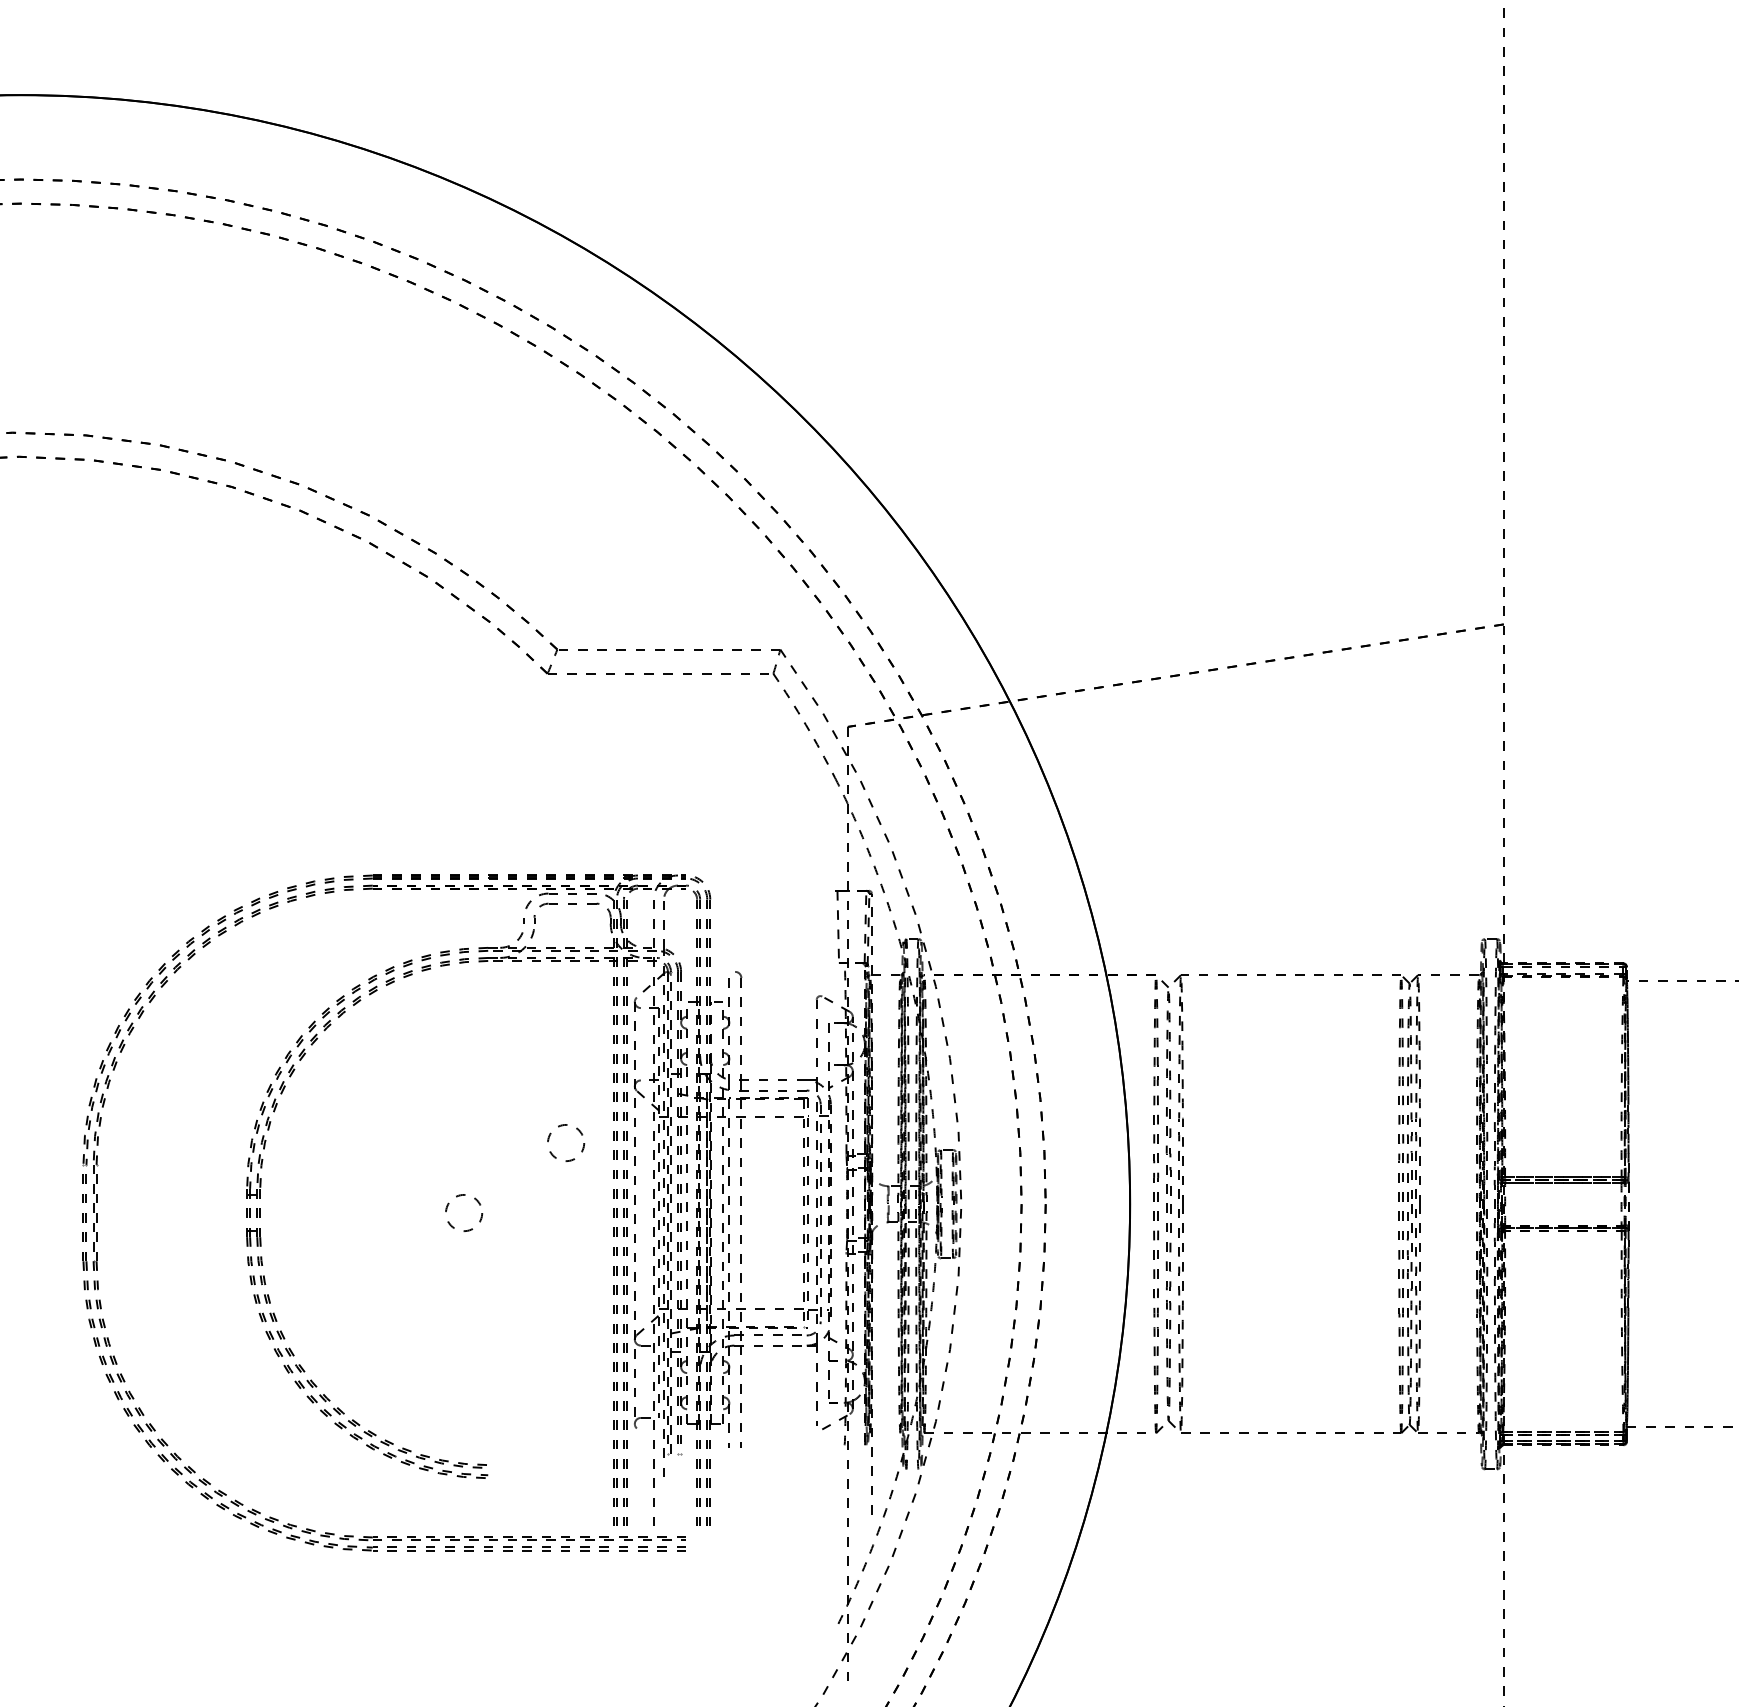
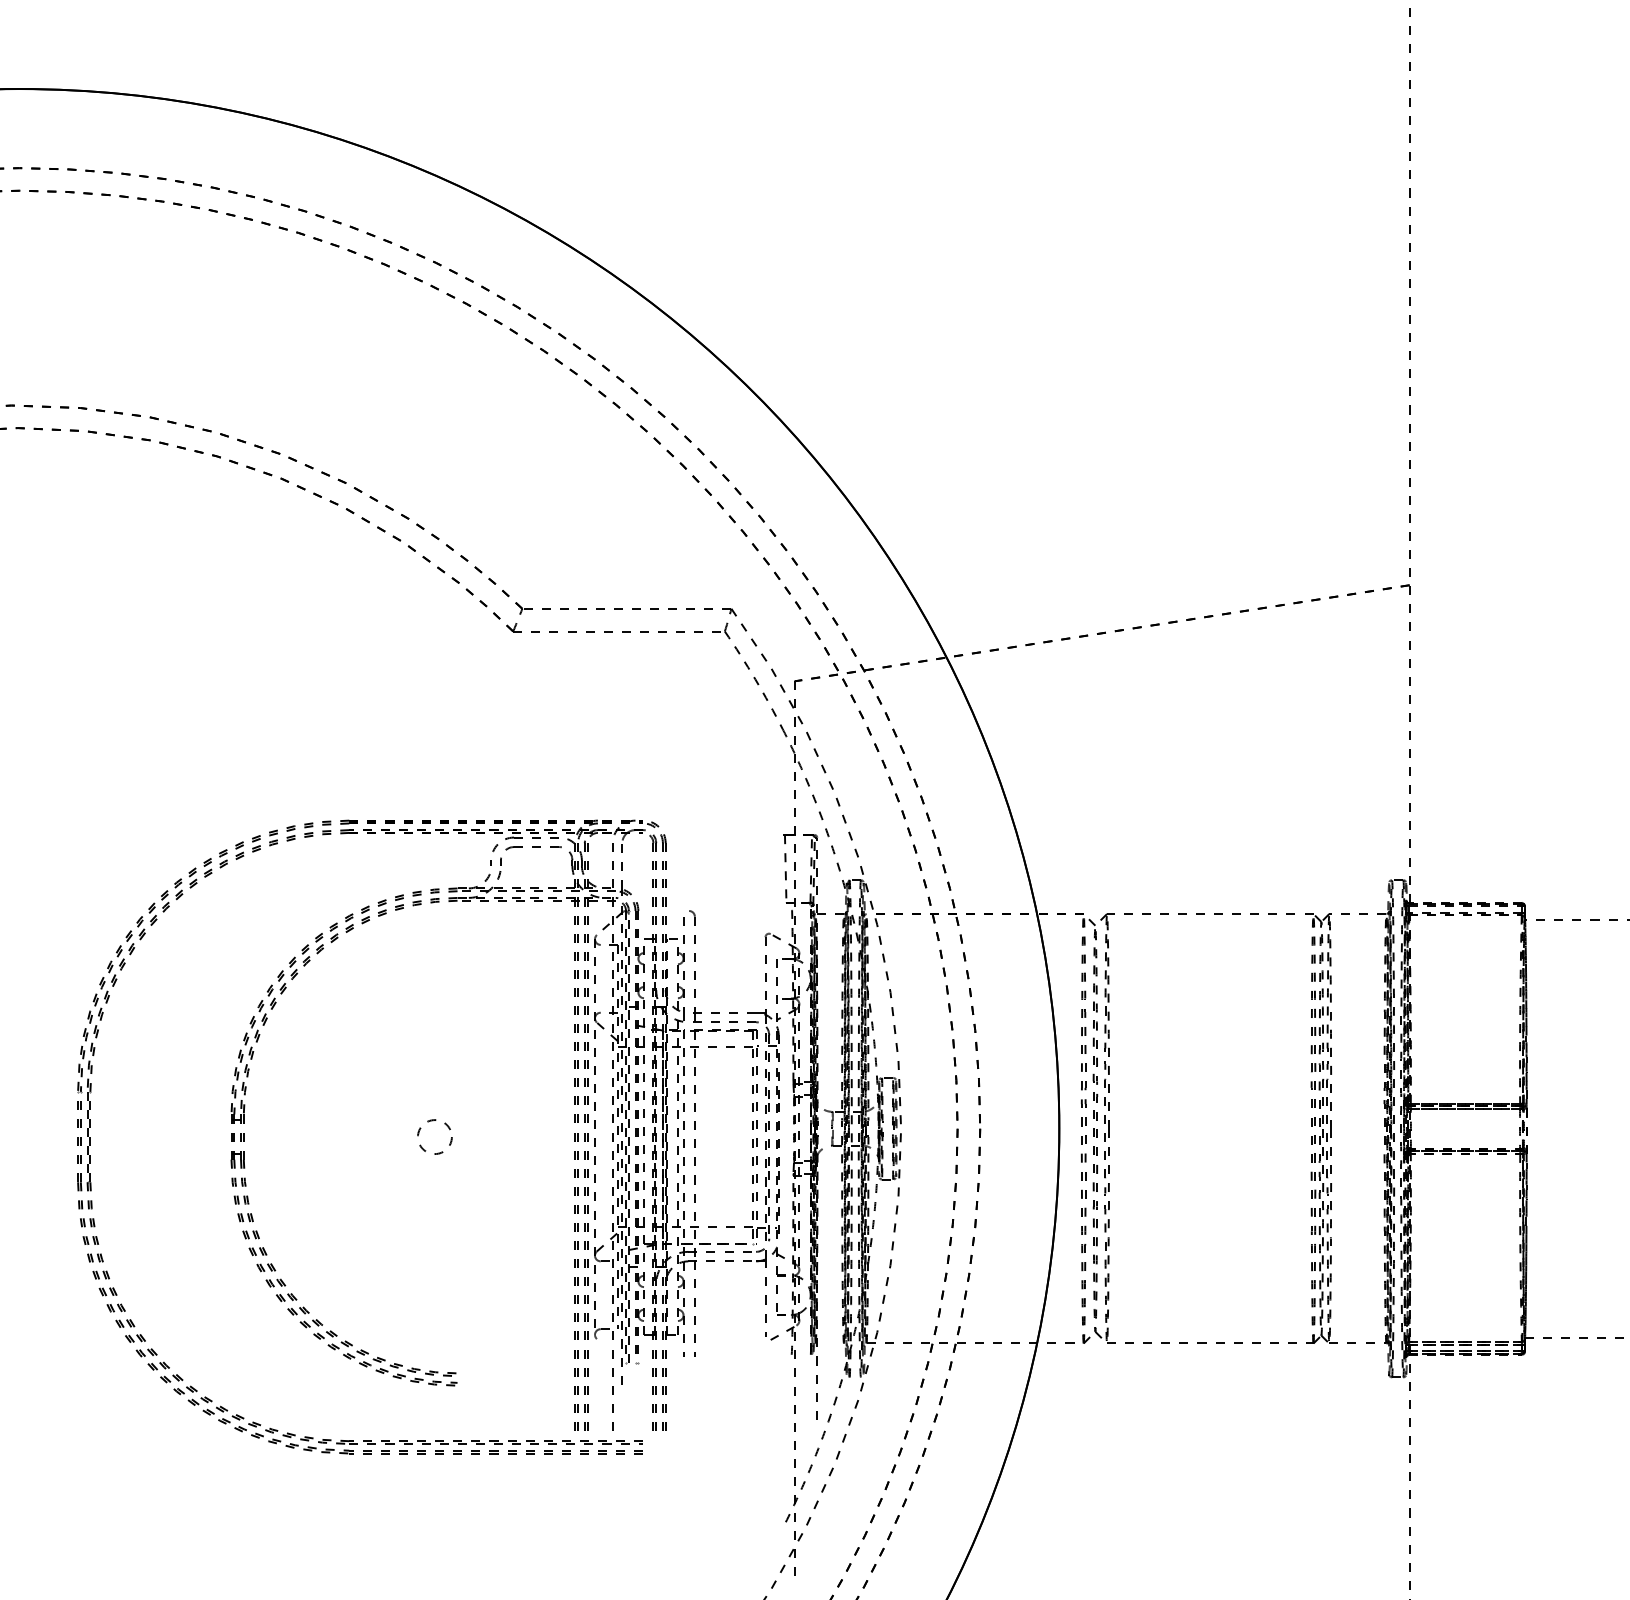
circle: (566, 1142) -> (530, 1070), removed

